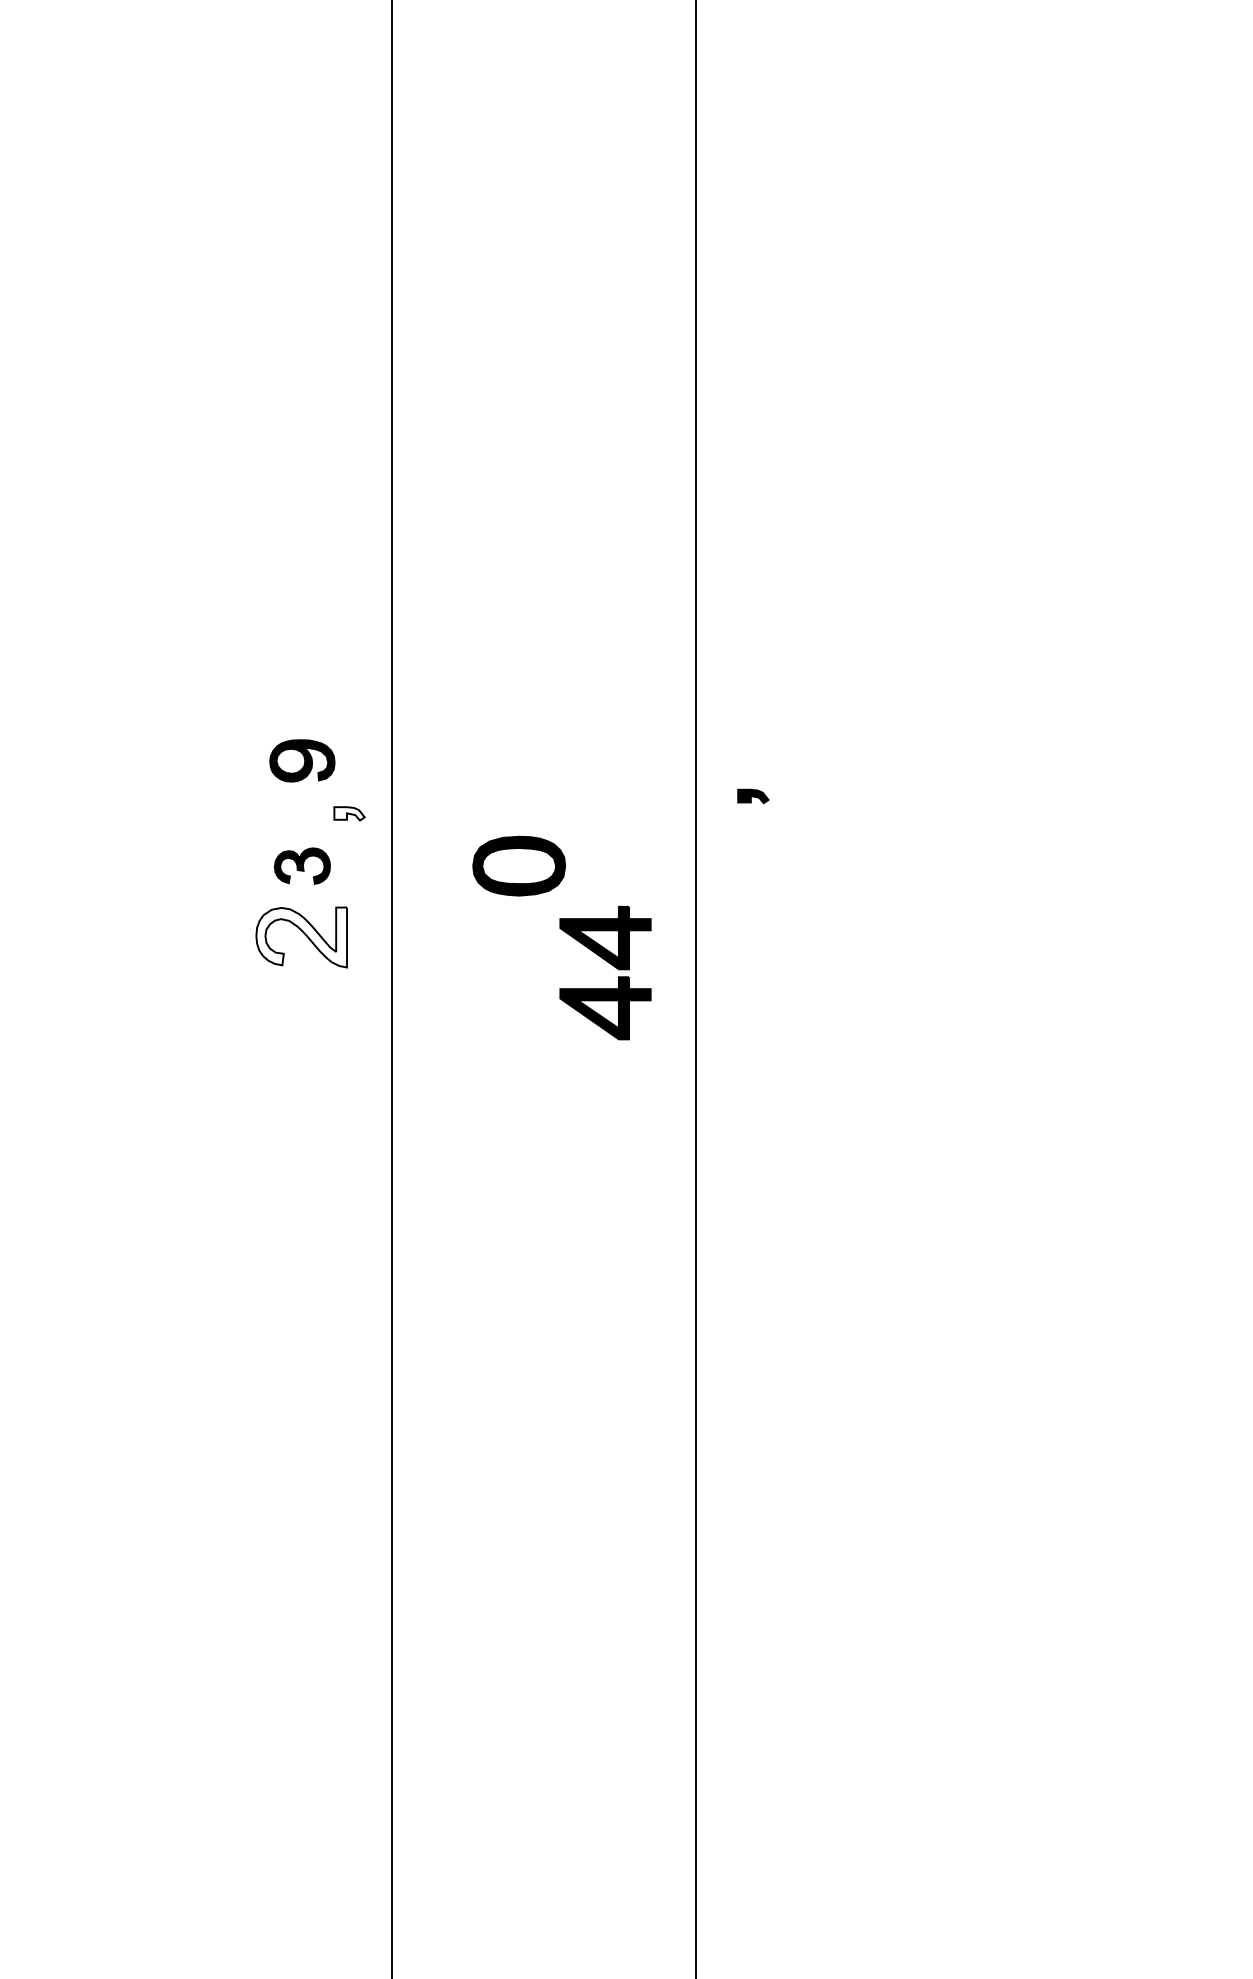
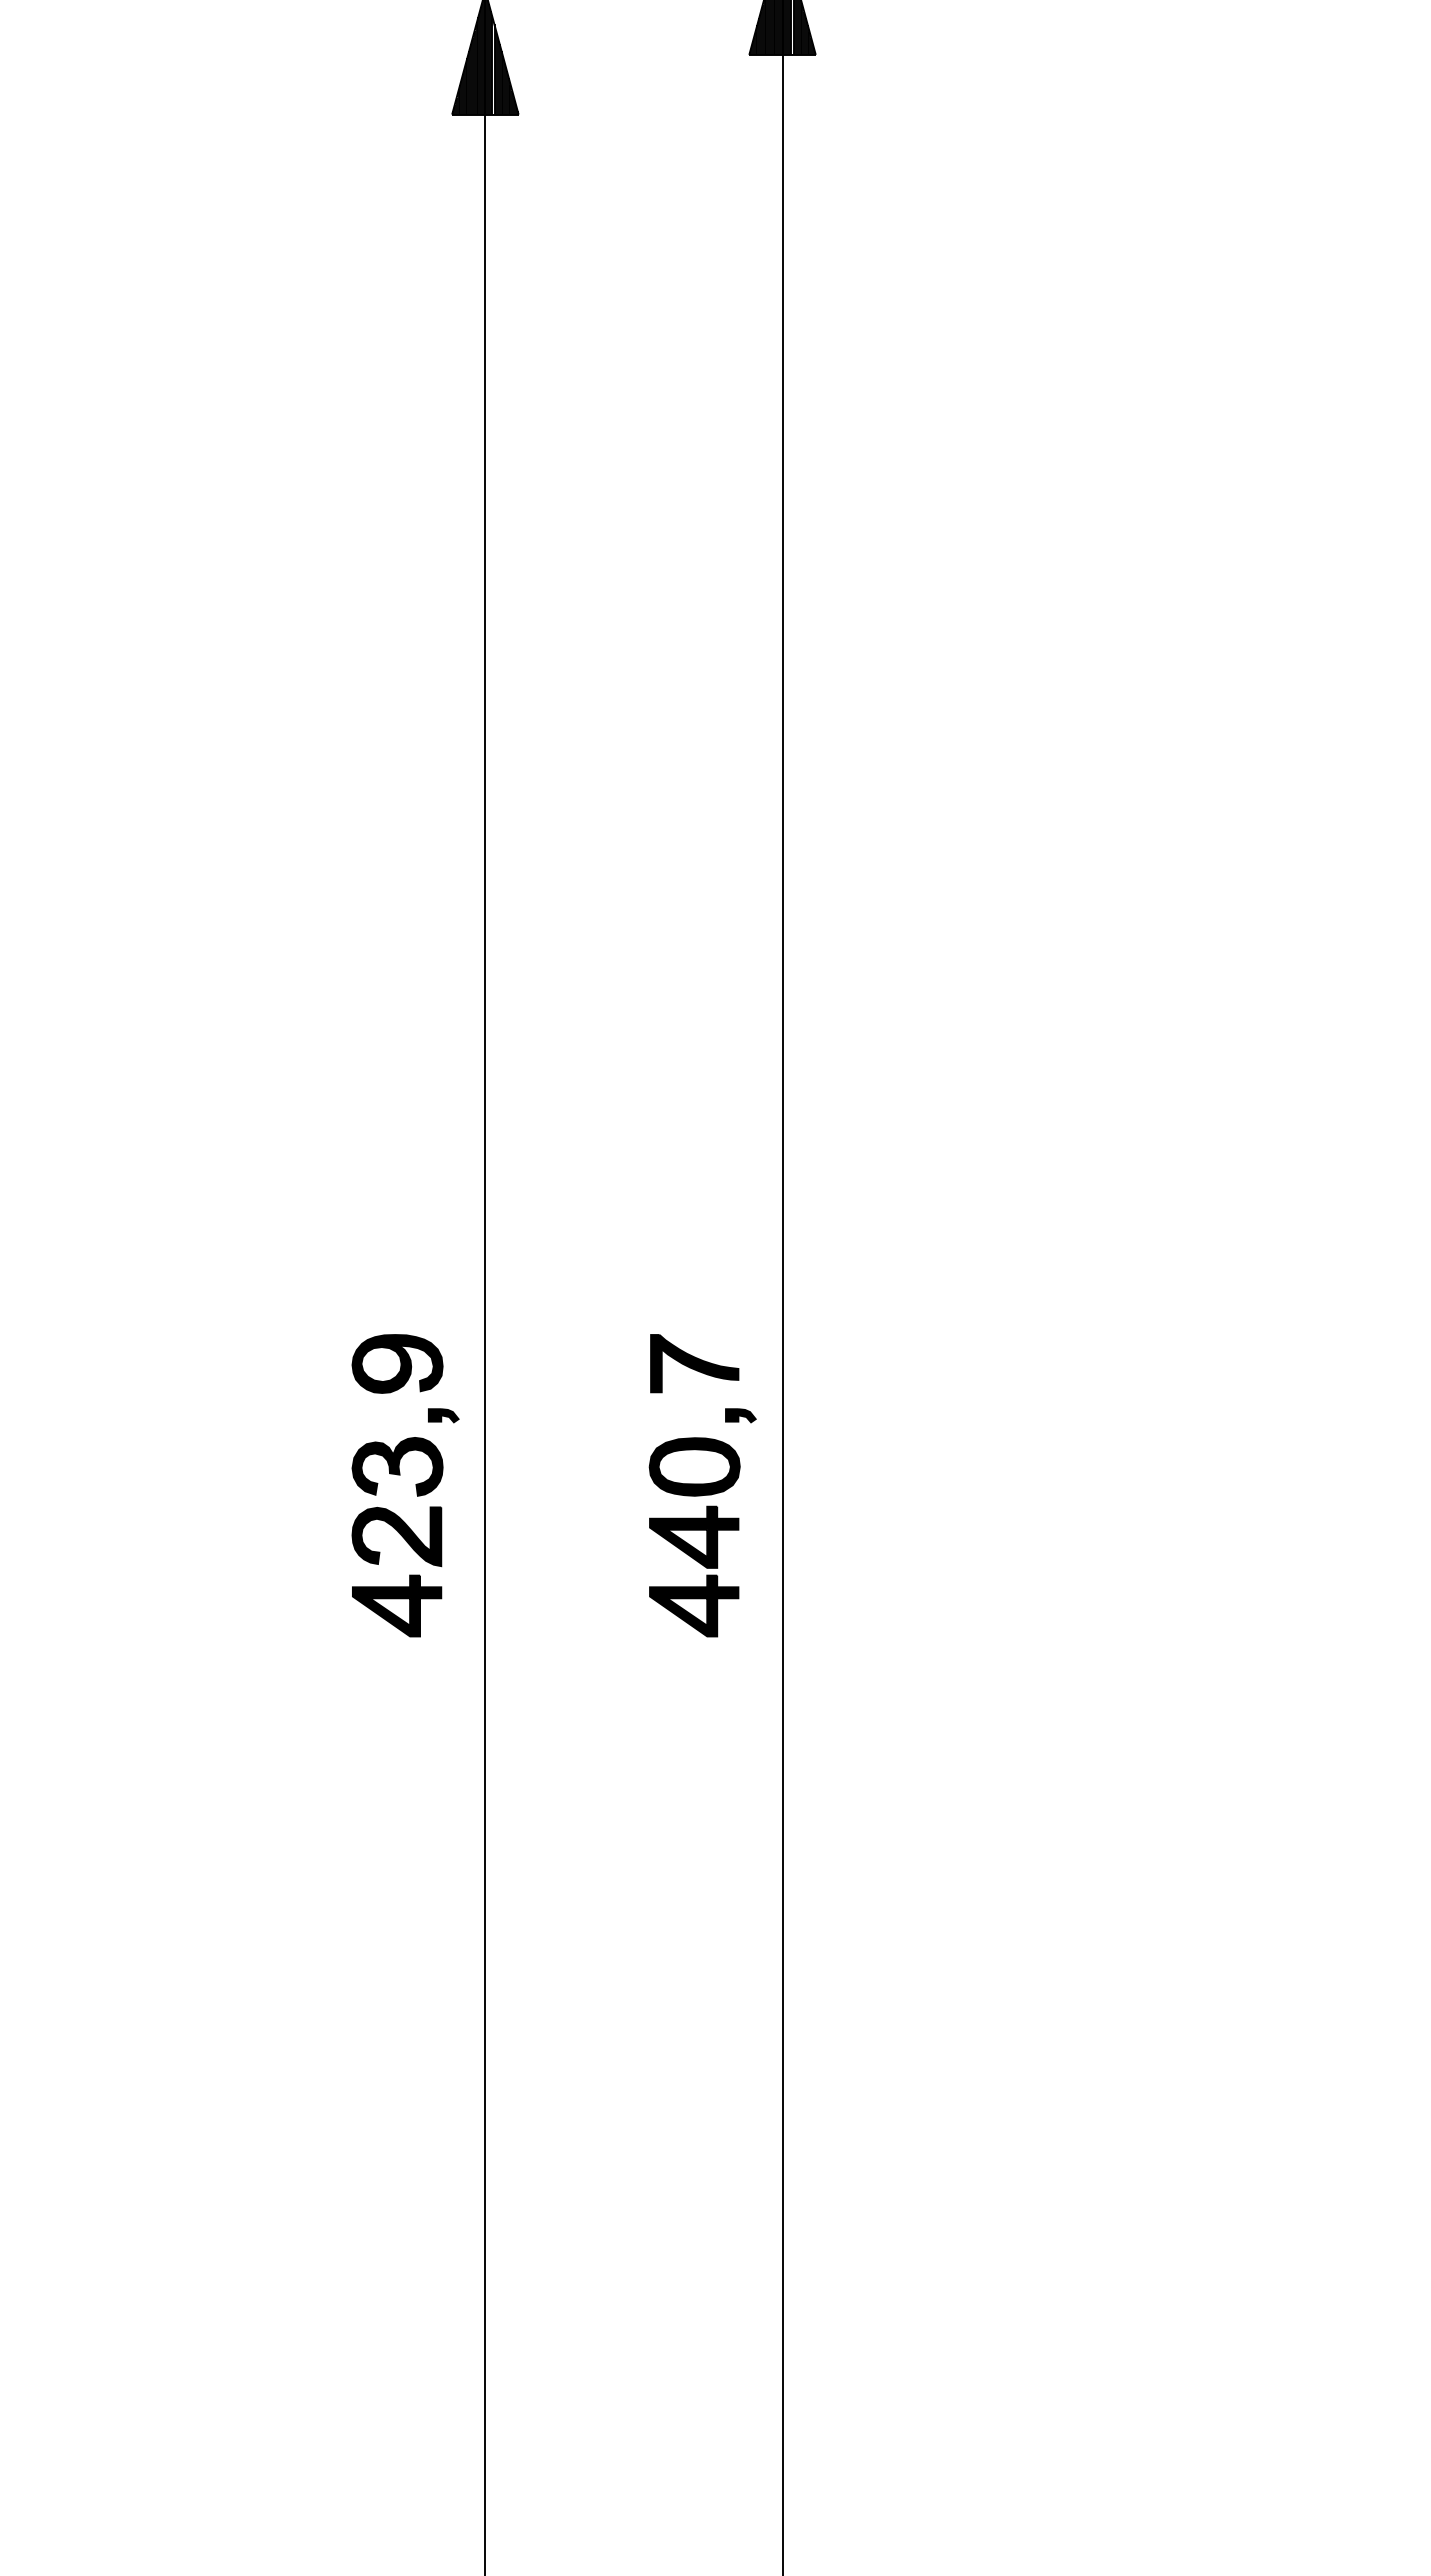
part: (302, 760) -> (397, 1363), size x1.43
part: (605, 760) -> (694, 1363), added
part: (752, 796) -> (740, 1415), moved
fill: (349, 813) -> (443, 1415), added
part: (302, 865) -> (397, 1466), size x1.67
part: (518, 865) -> (694, 1466), moved
fill: (301, 937) -> (396, 1536), added
part: (302, 1007) -> (397, 1605), added

